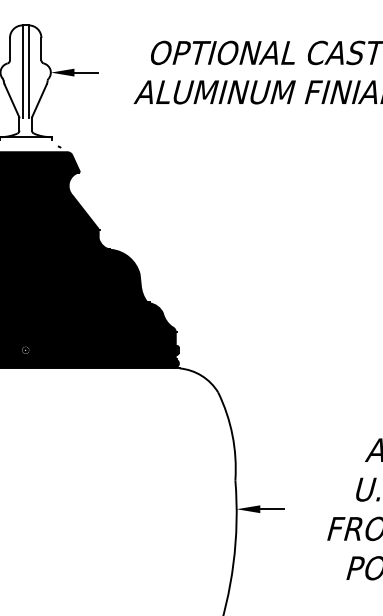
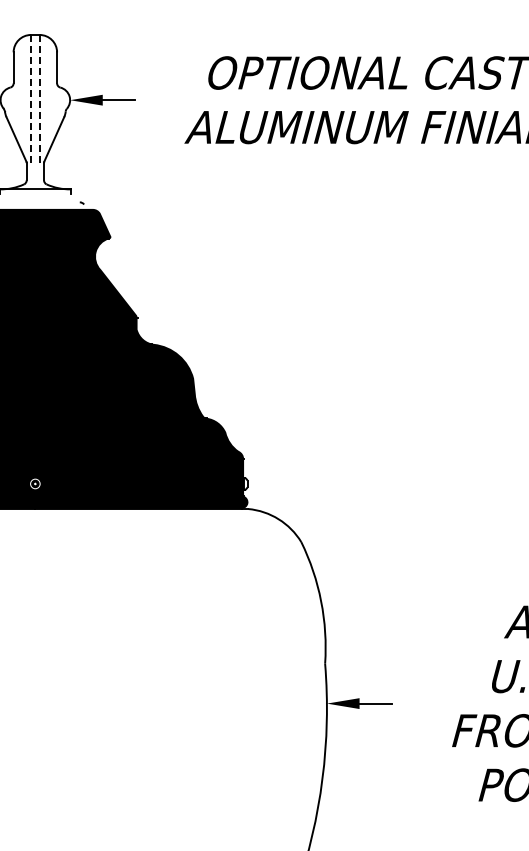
line: (22, 72) -> (31, 99), solid -> dashed
line: (28, 72) -> (39, 99), solid -> dashed

